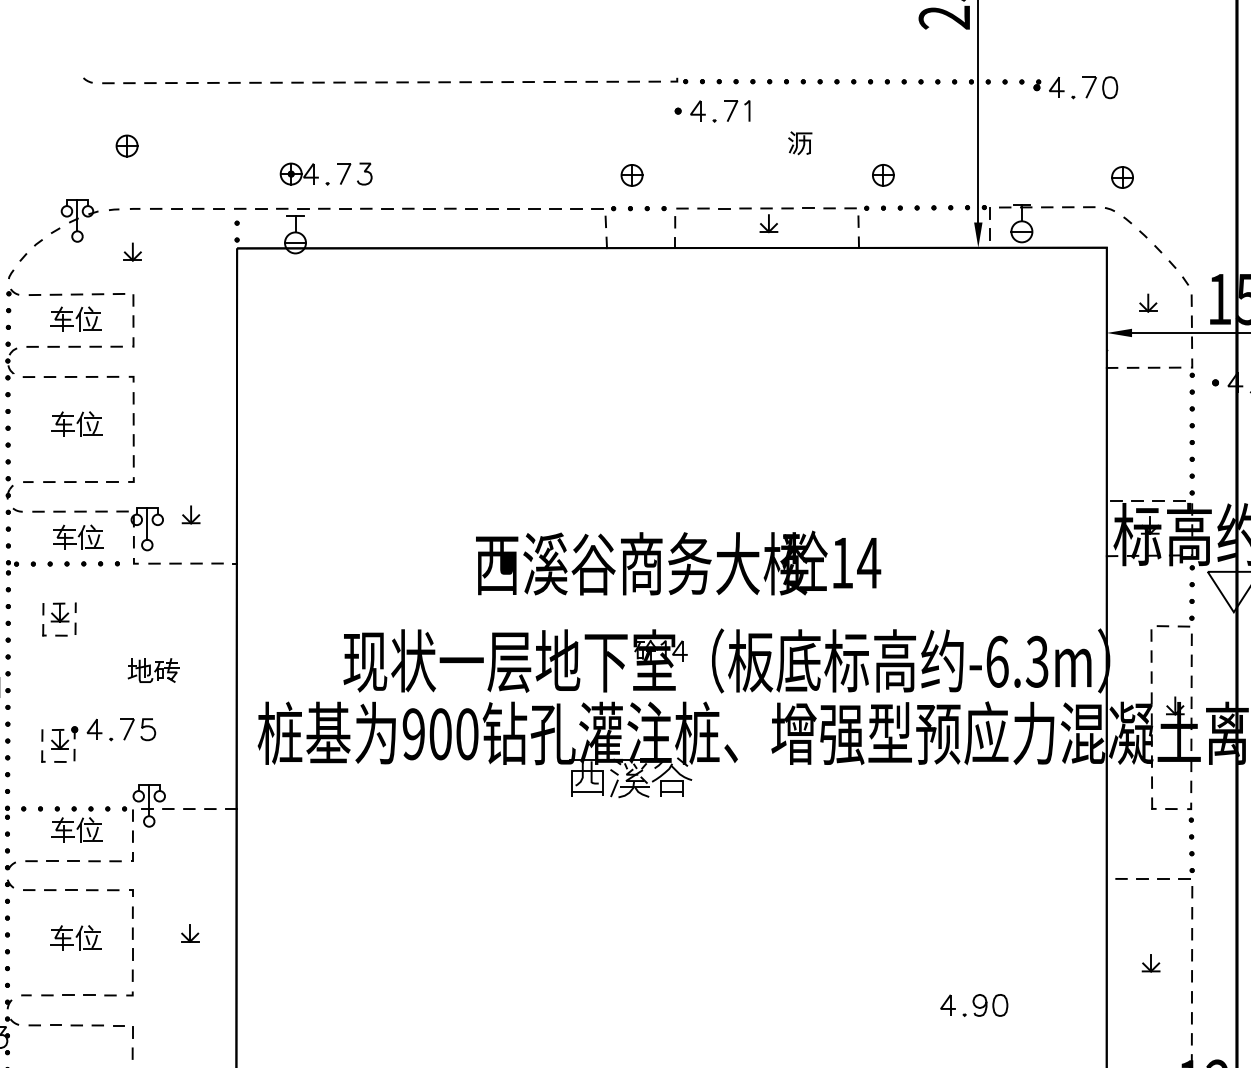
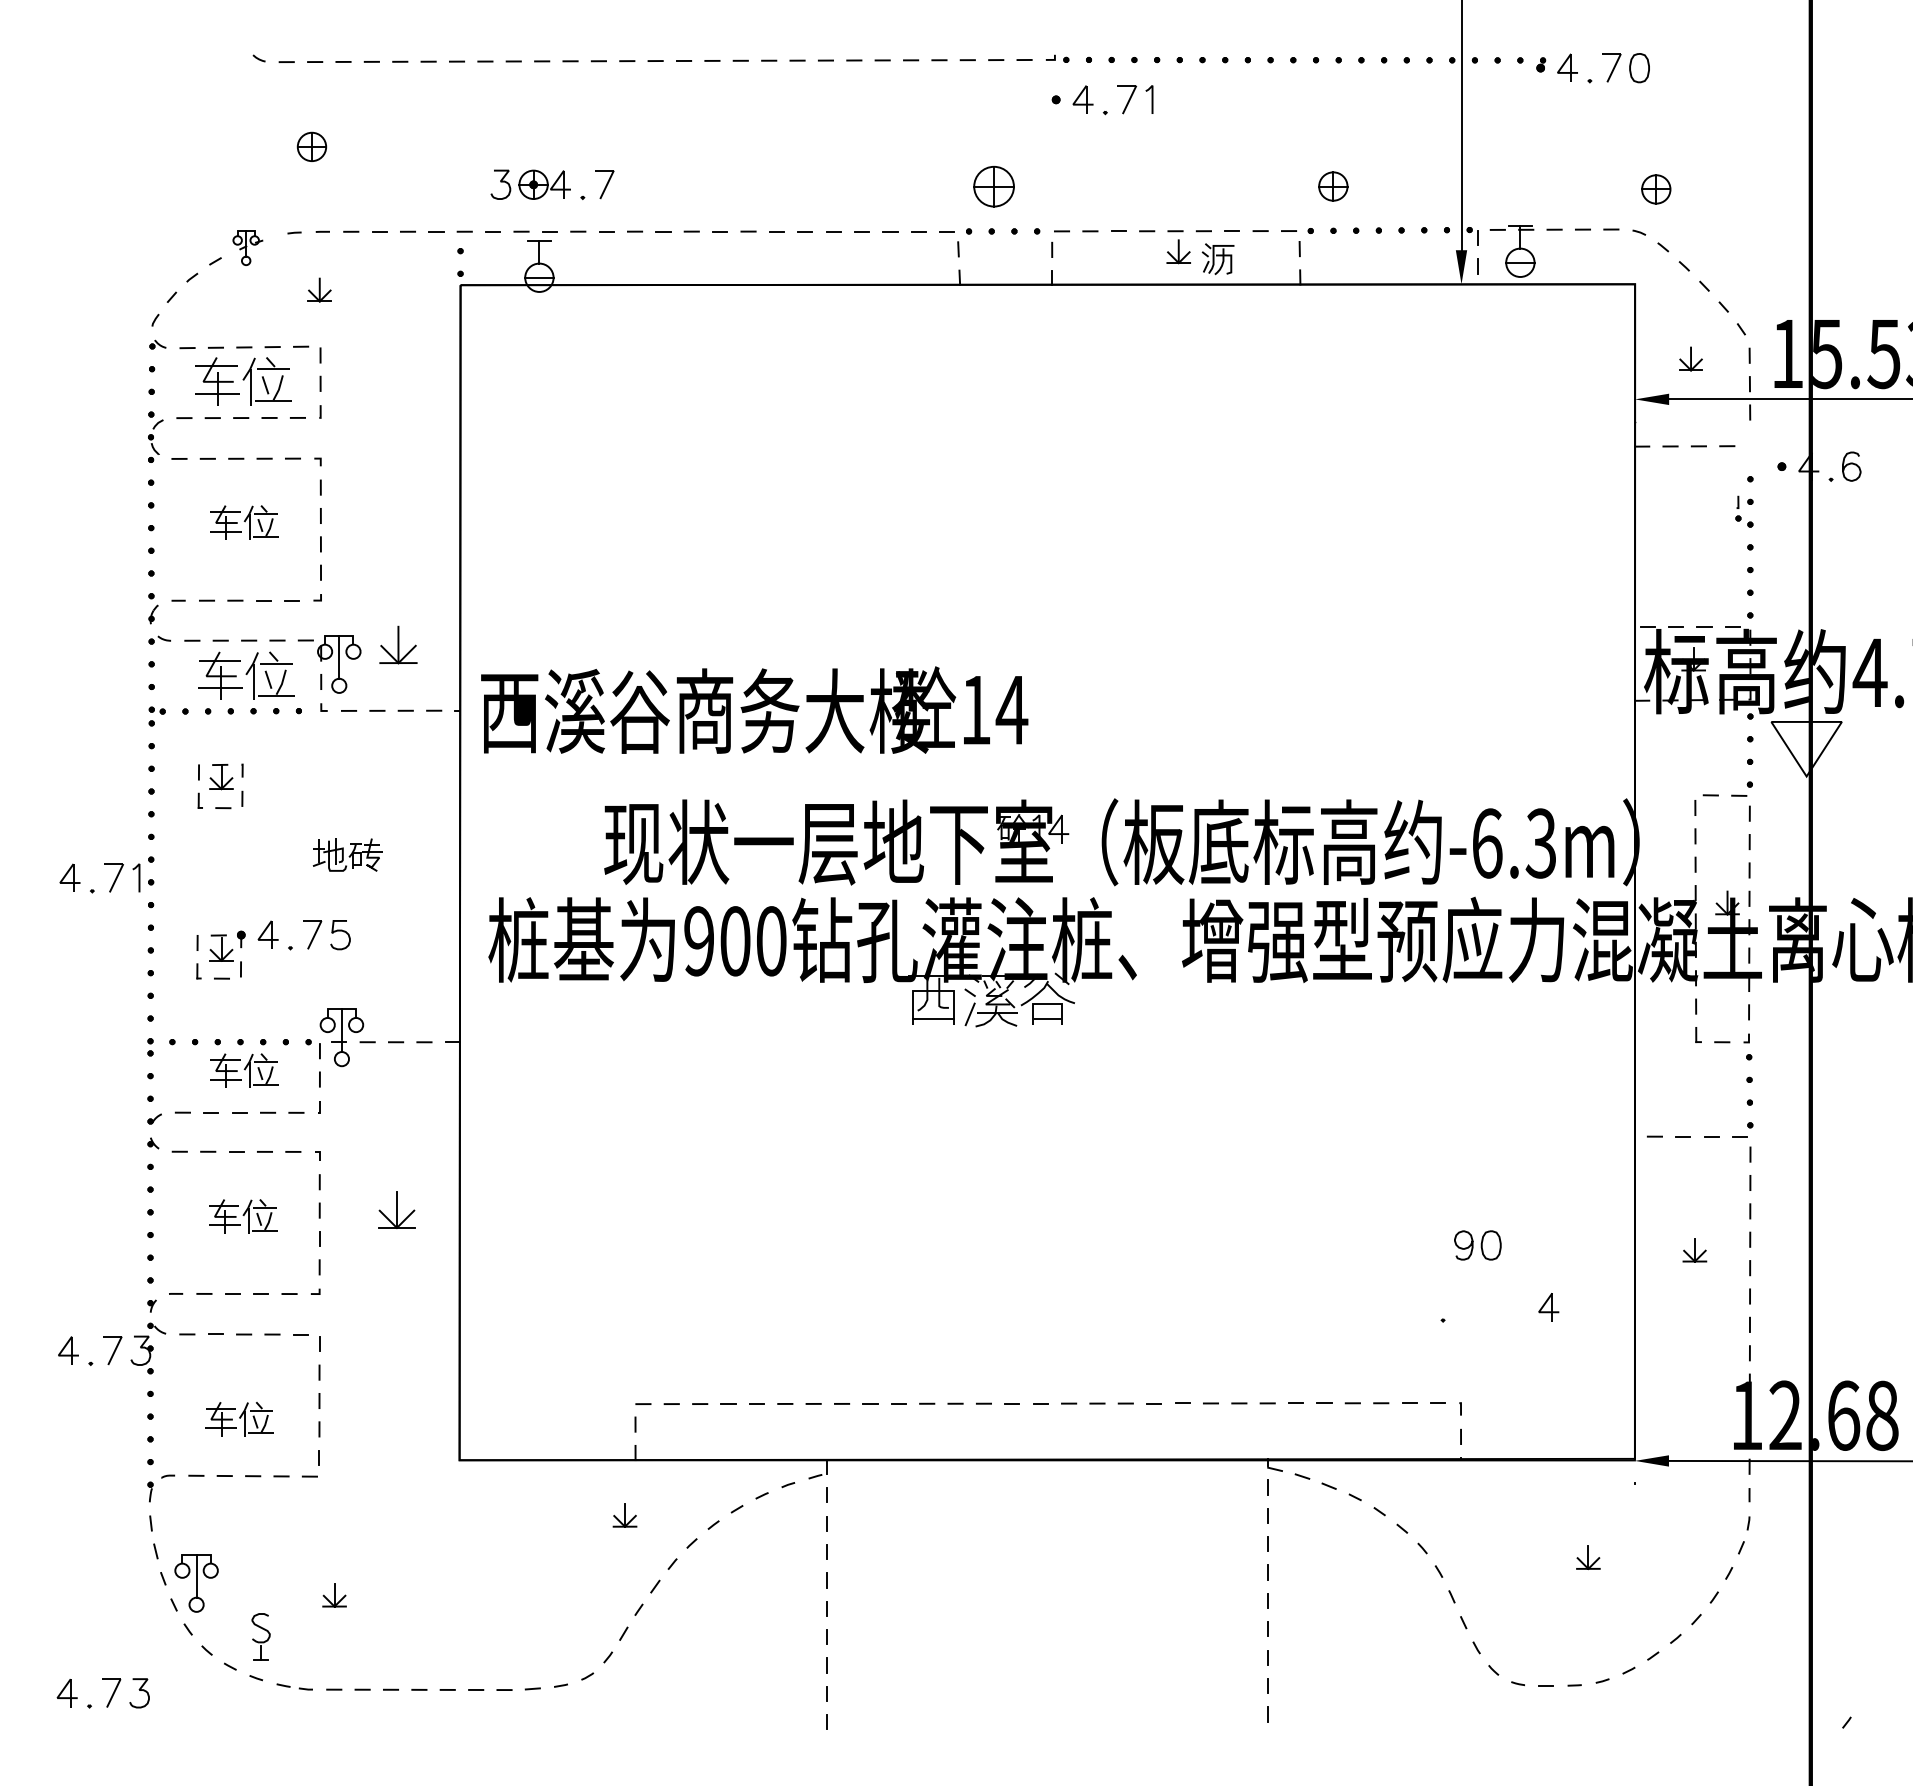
part: (799, 142) -> (1217, 258), moved
curve: (364, 172) -> (500, 182), moved
part: (631, 175) -> (993, 186), size x1.4
part: (79, 221) -> (247, 248), size x0.6
part: (76, 318) -> (243, 380), size x1.4
part: (1192, 367) -> (1738, 508), moved
part: (191, 514) -> (398, 644), size x1.6
part: (78, 537) -> (246, 675), size x1.4
text: (678, 562) -> (754, 709), moved
part: (190, 933) -> (397, 1210), size x1.6
part: (947, 1005) -> (1548, 1307), moved
part: (990, 1005) -> (1477, 1245), moved

